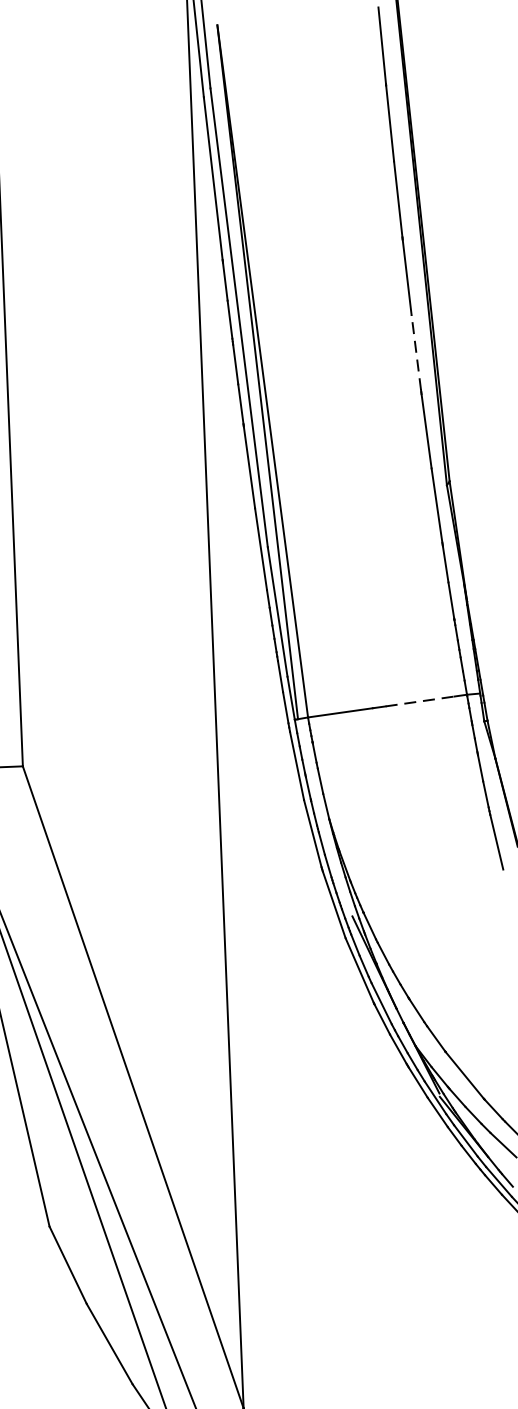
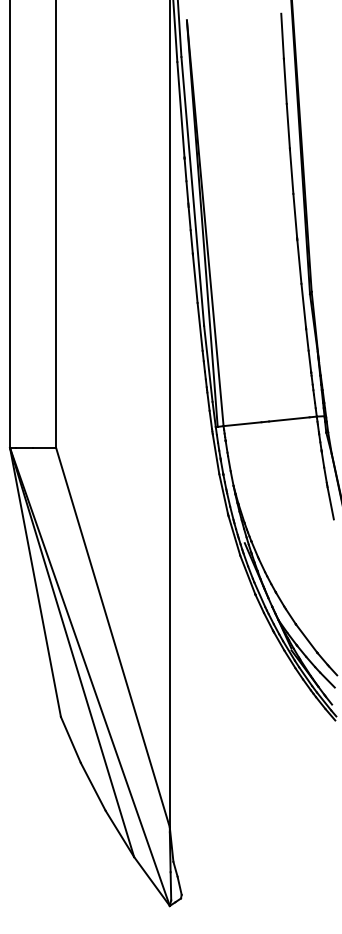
line: (416, 351) -> (295, 215), dashed -> solid
line: (420, 701) -> (289, 419), dashed -> solid

